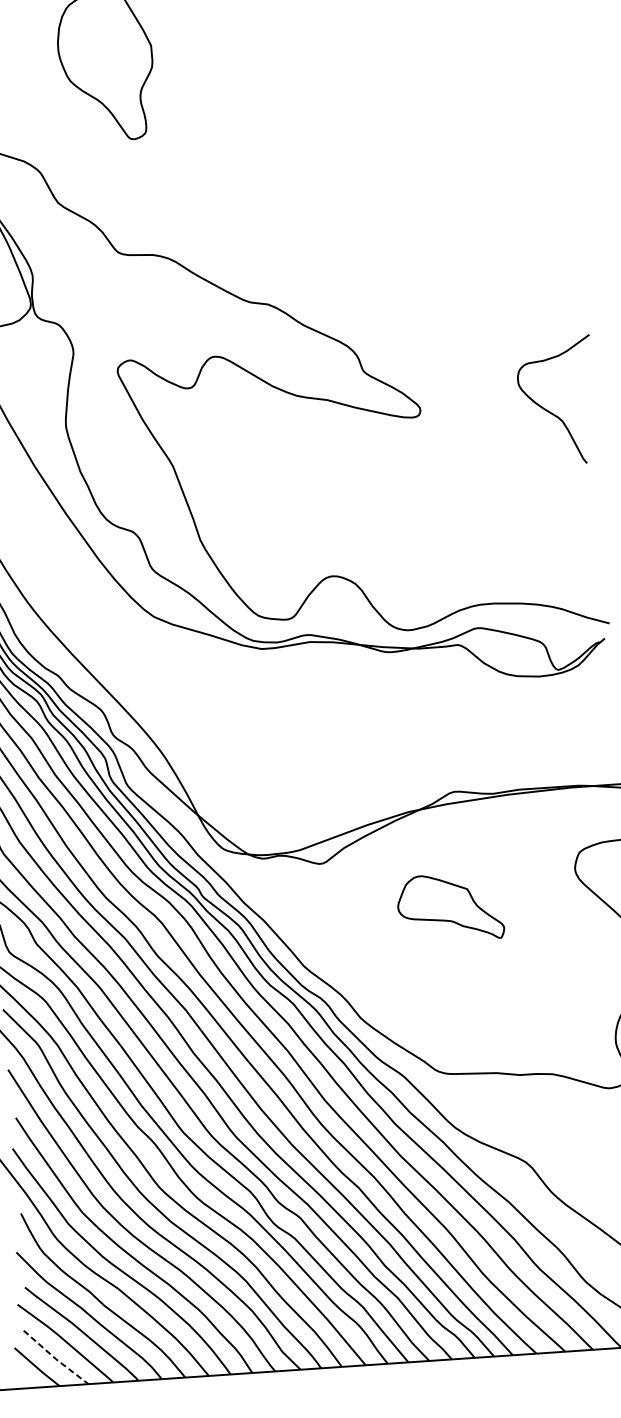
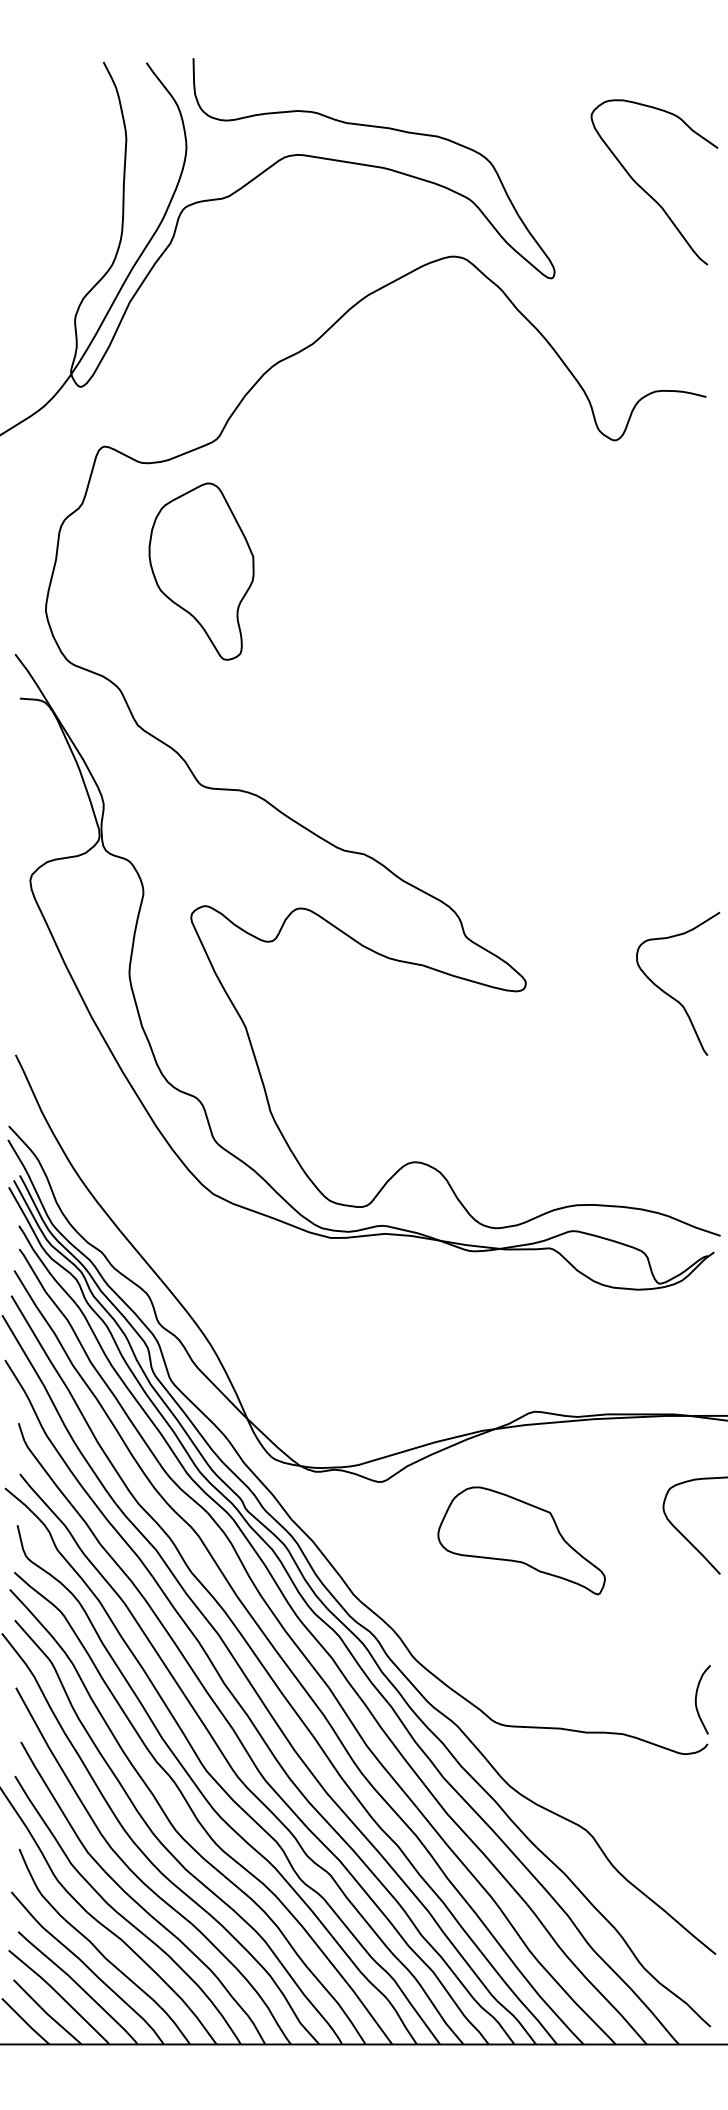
part: (450, 907) -> (521, 1540), size x1.43
line: (56, 1358) -> (47, 2013), dashed -> solid

